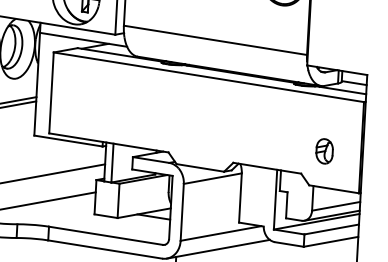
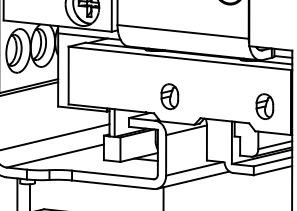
part: (191, 129) -> (169, 96), added
part: (324, 151) -> (264, 106), size x1.43

